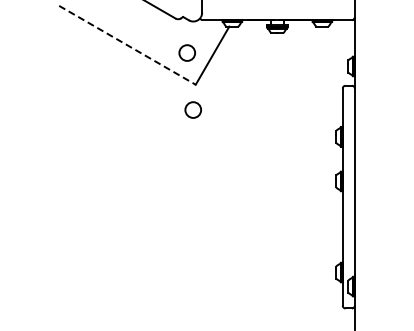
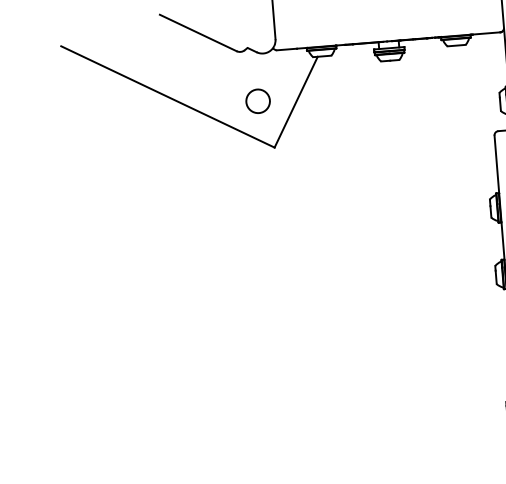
line: (127, 45) -> (167, 97), dashed -> solid
circle: (192, 109) -> (272, 184), removed

